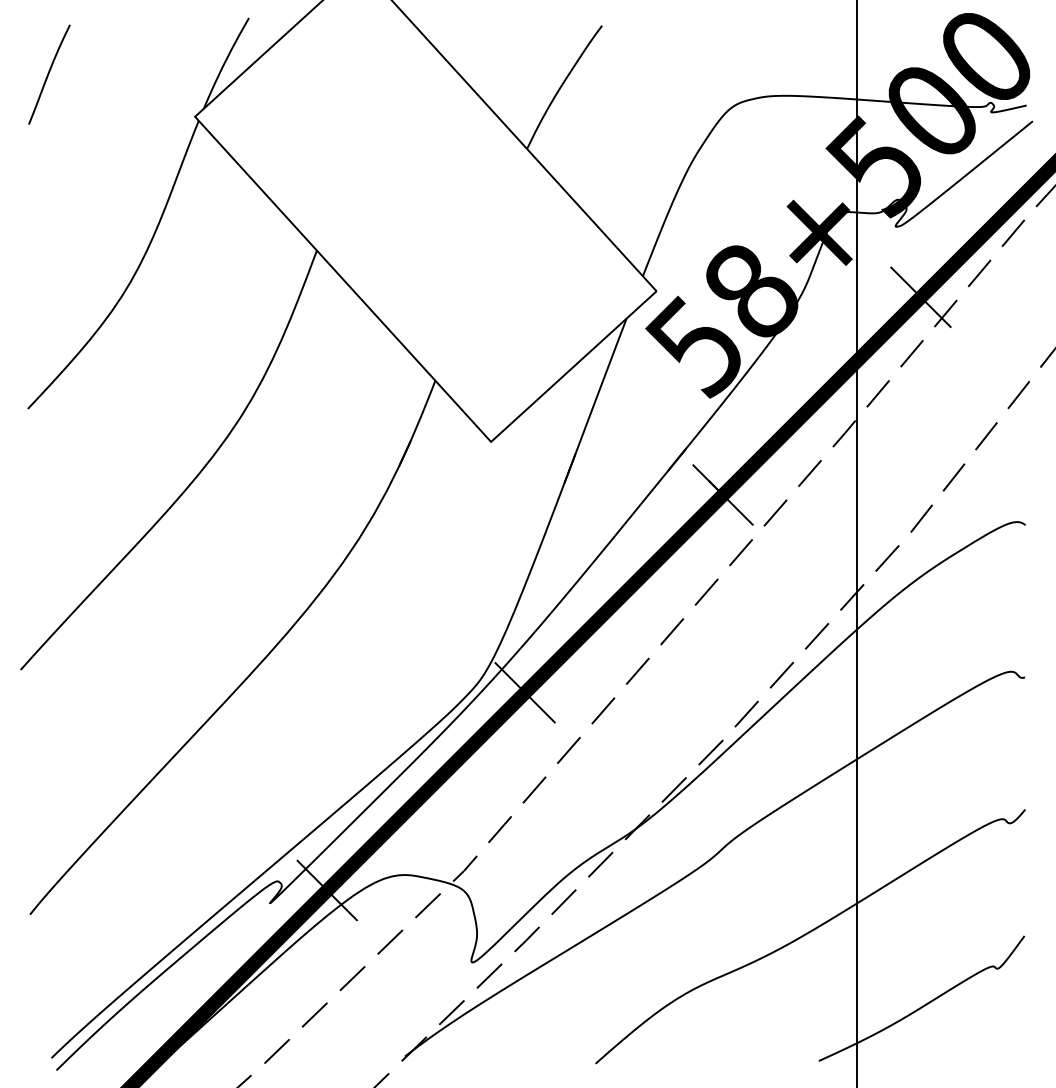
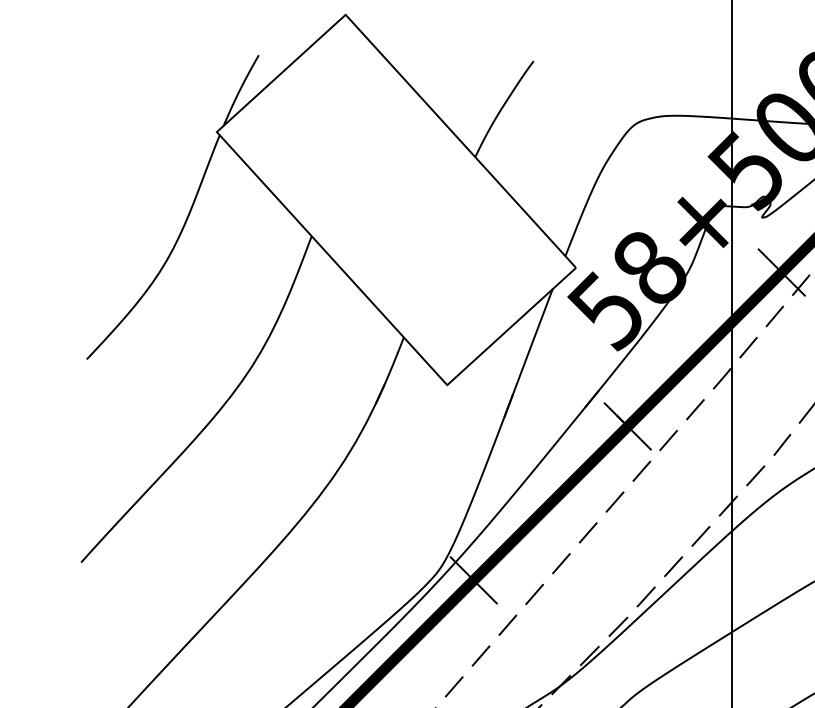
curve: (49, 74) -> (103, 99), removed

